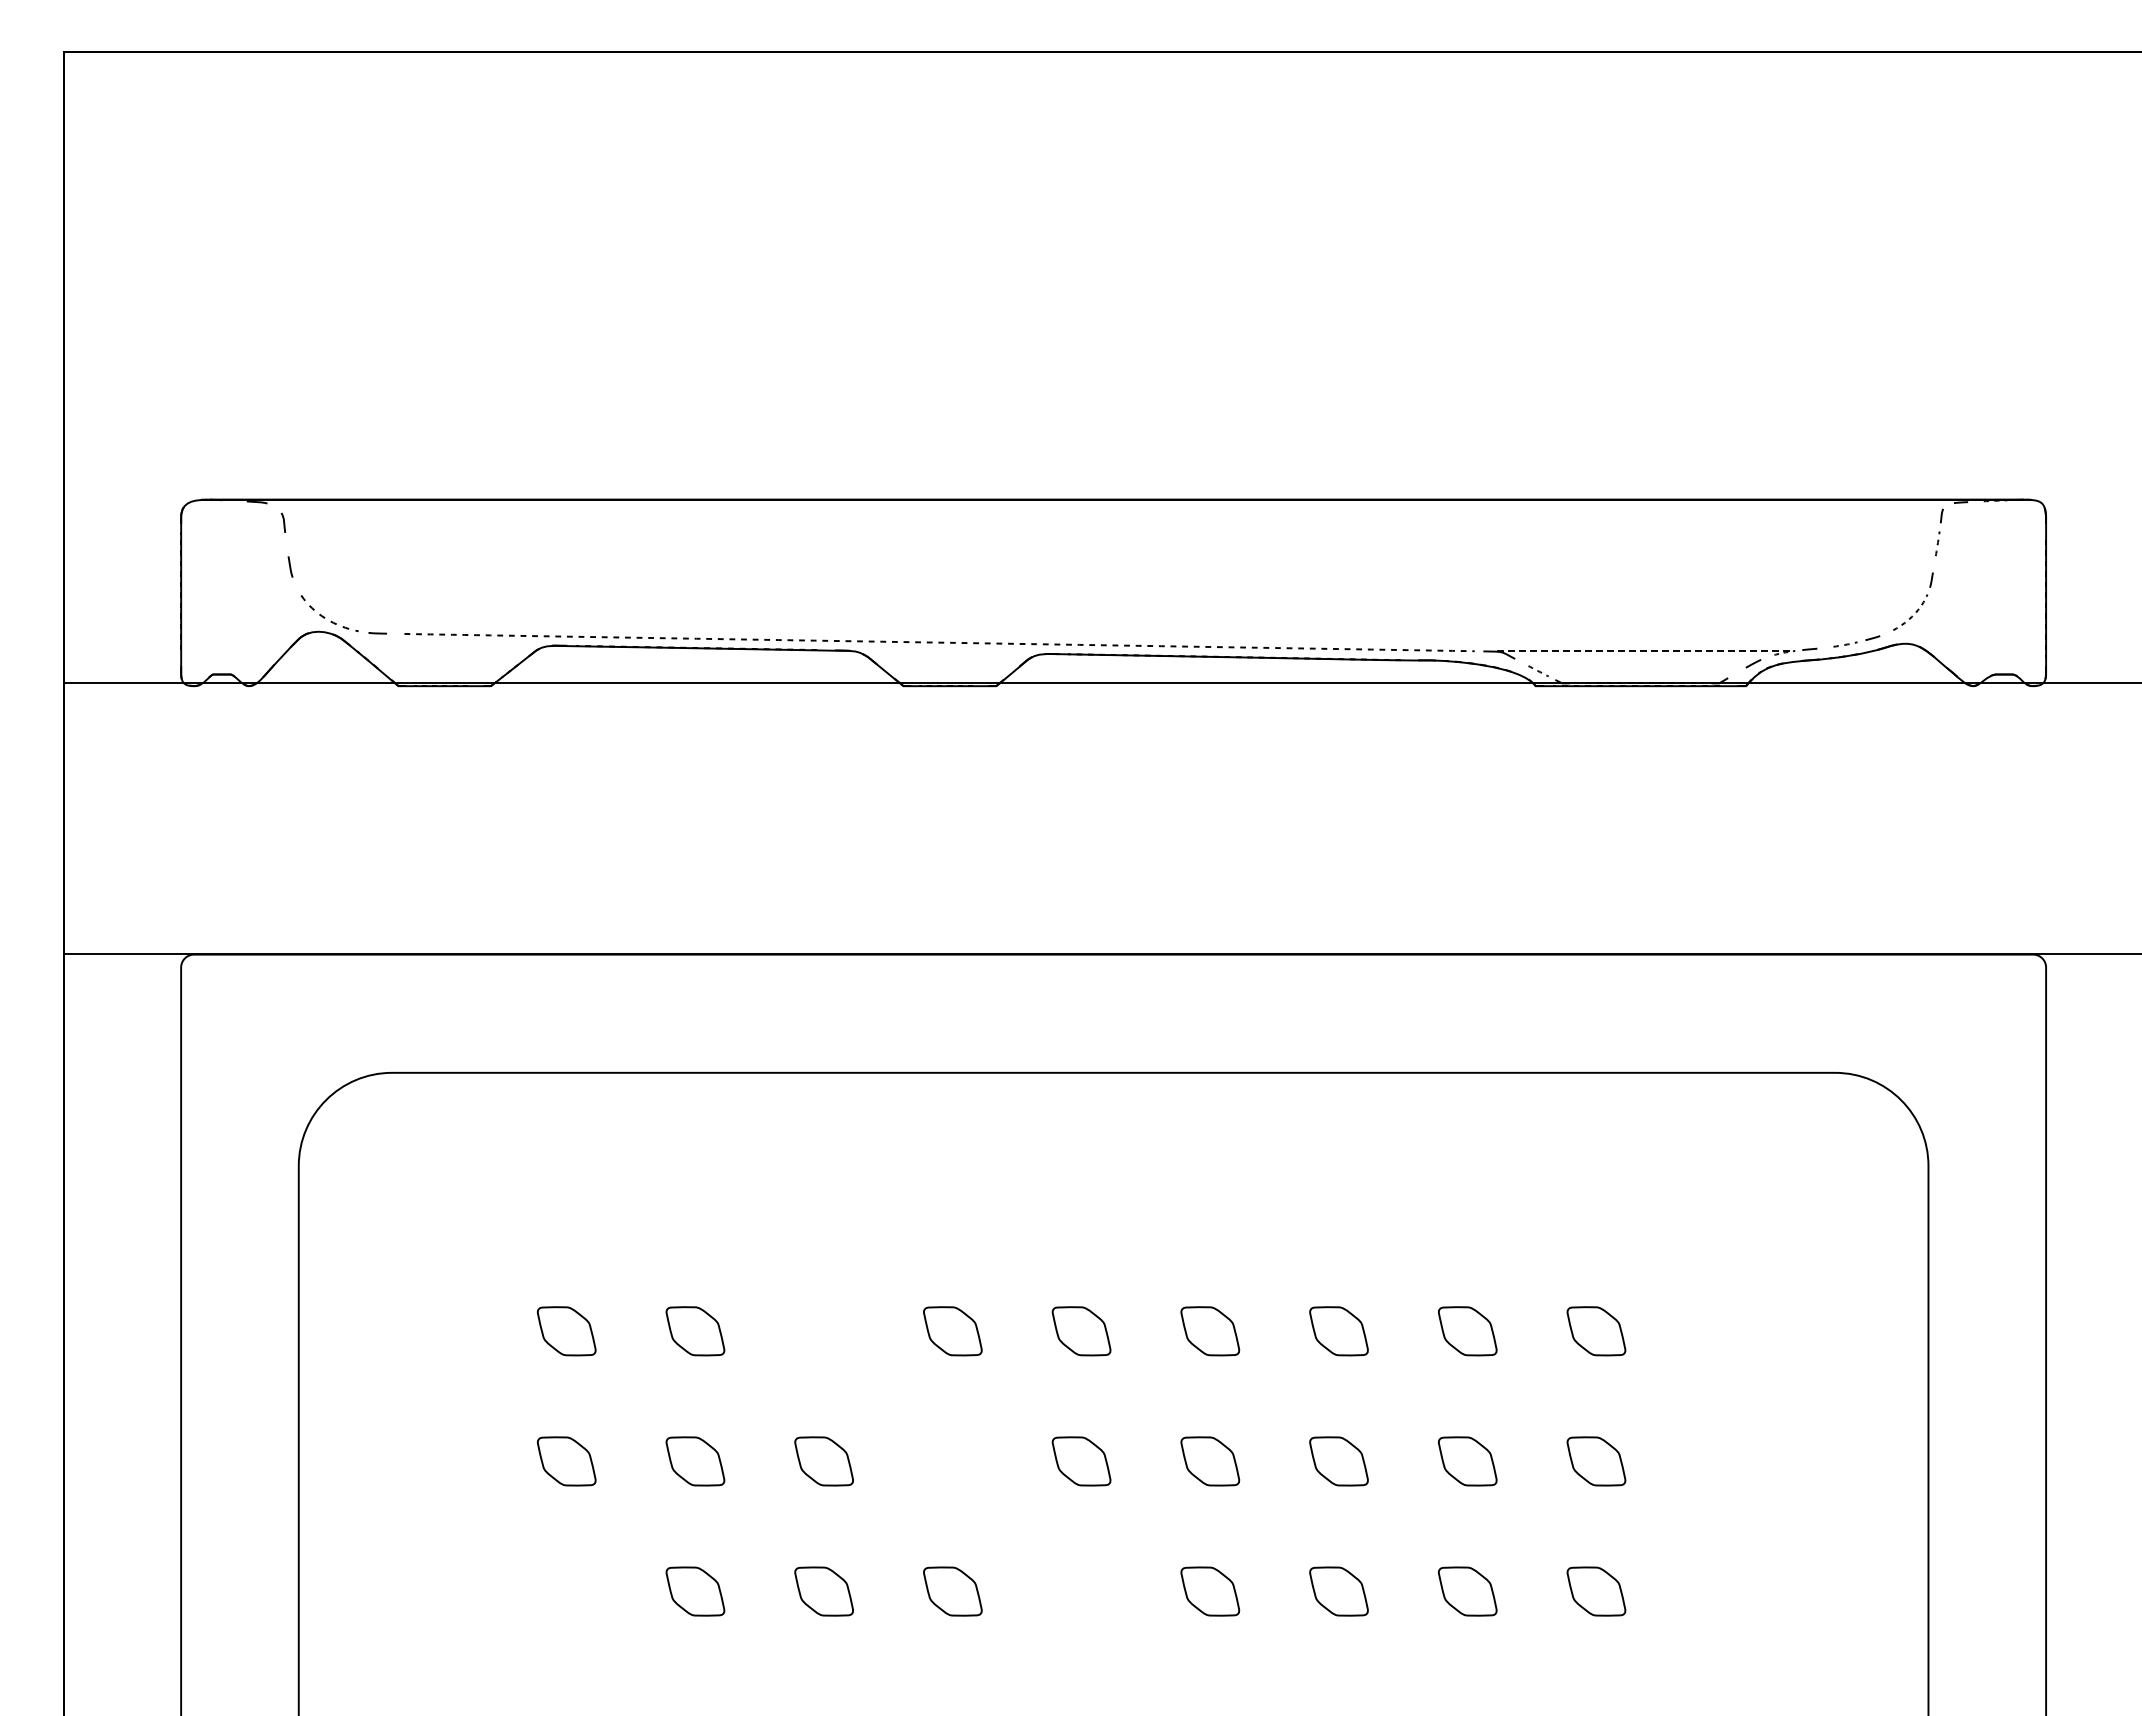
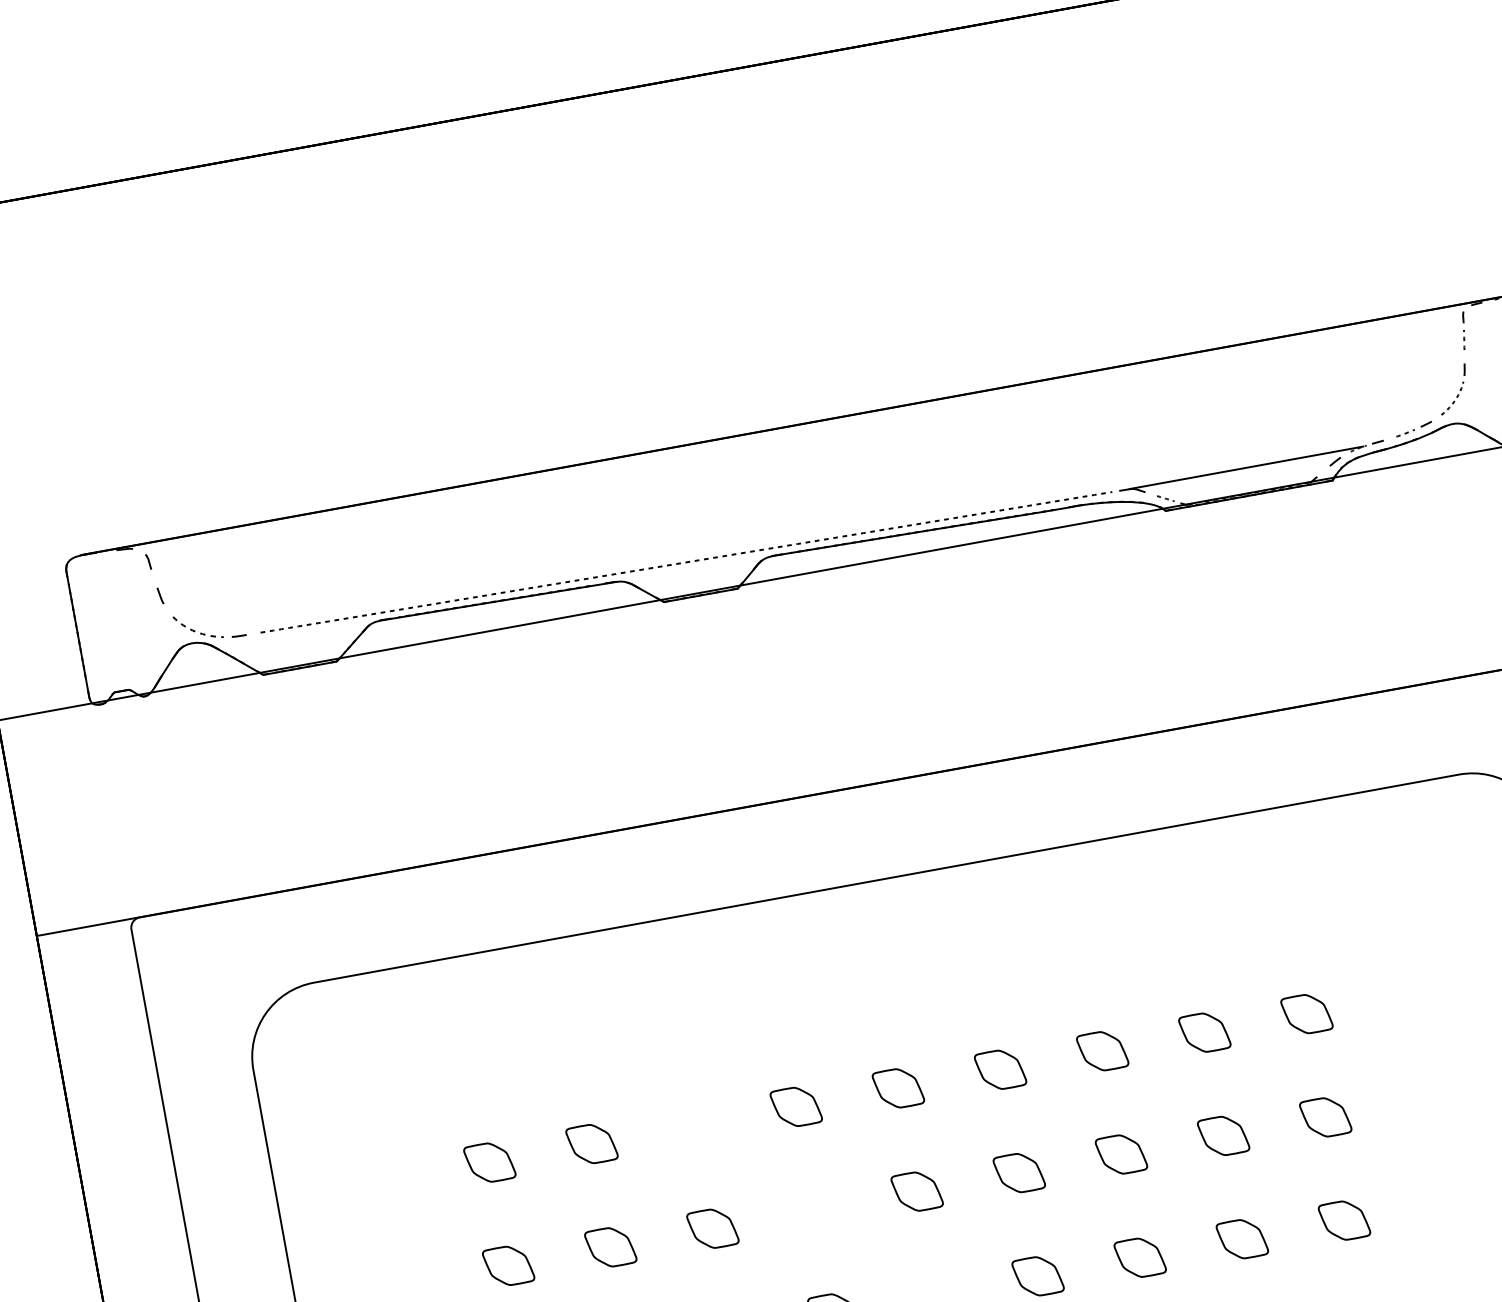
line: (1644, 651) -> (1247, 467), dashed -> solid

